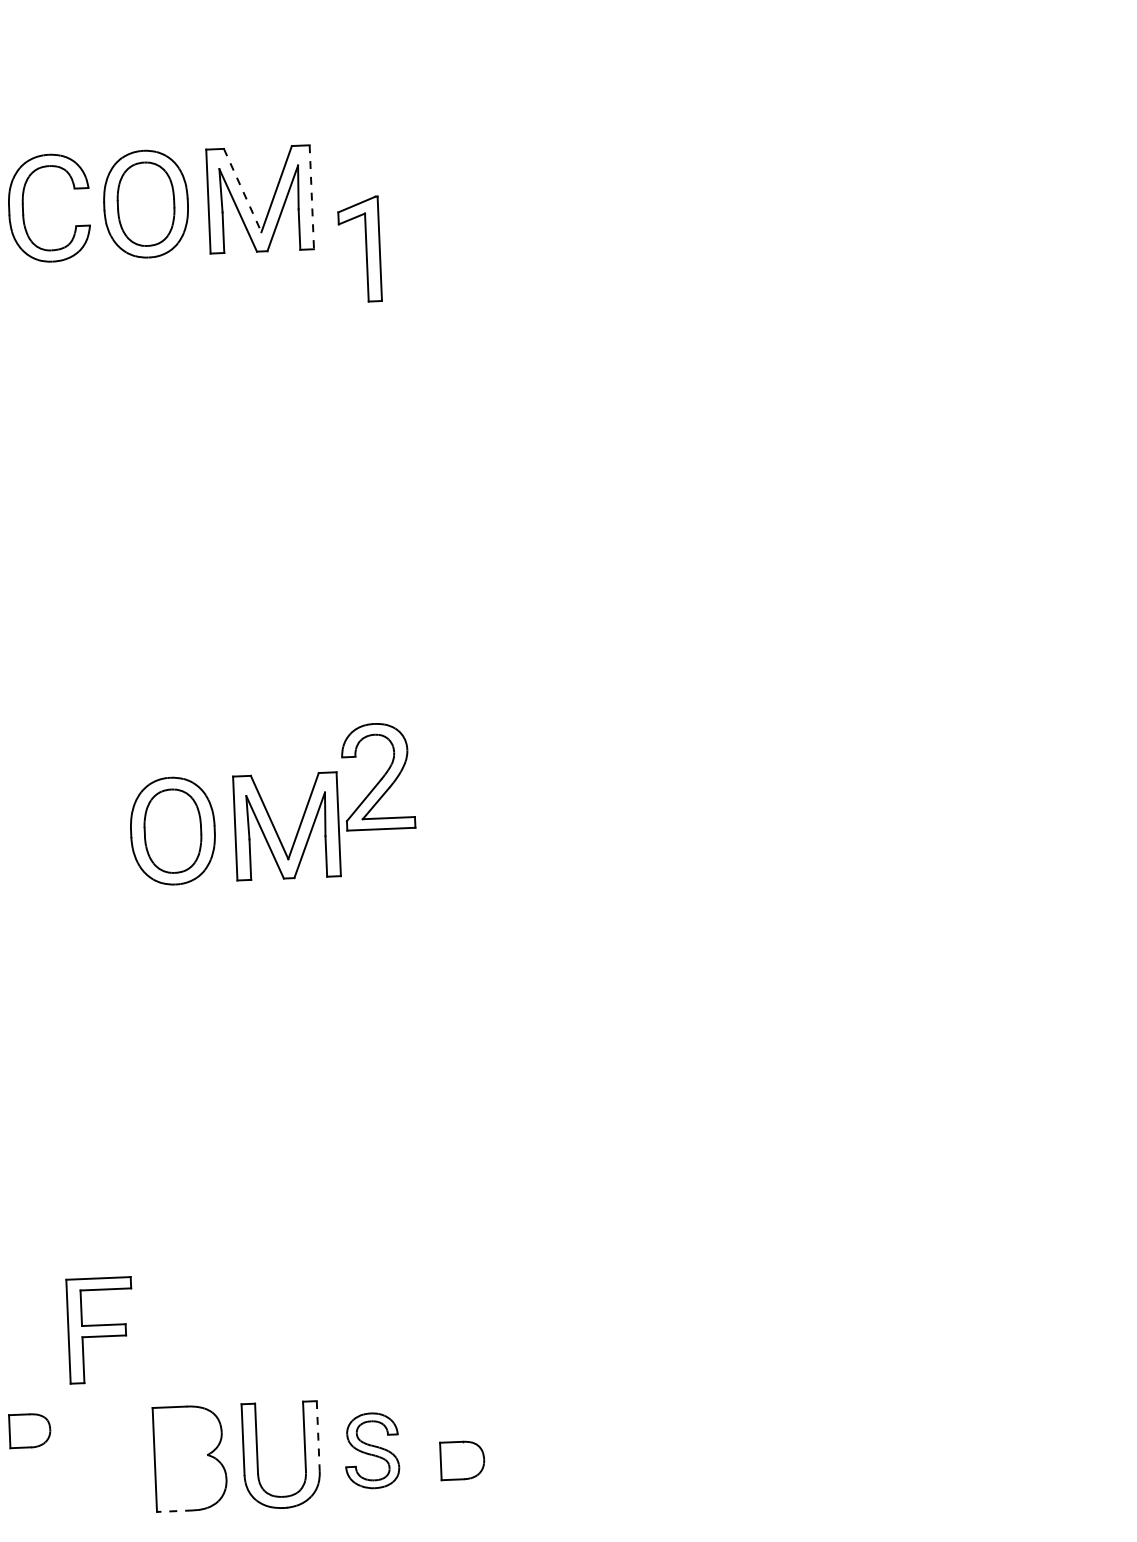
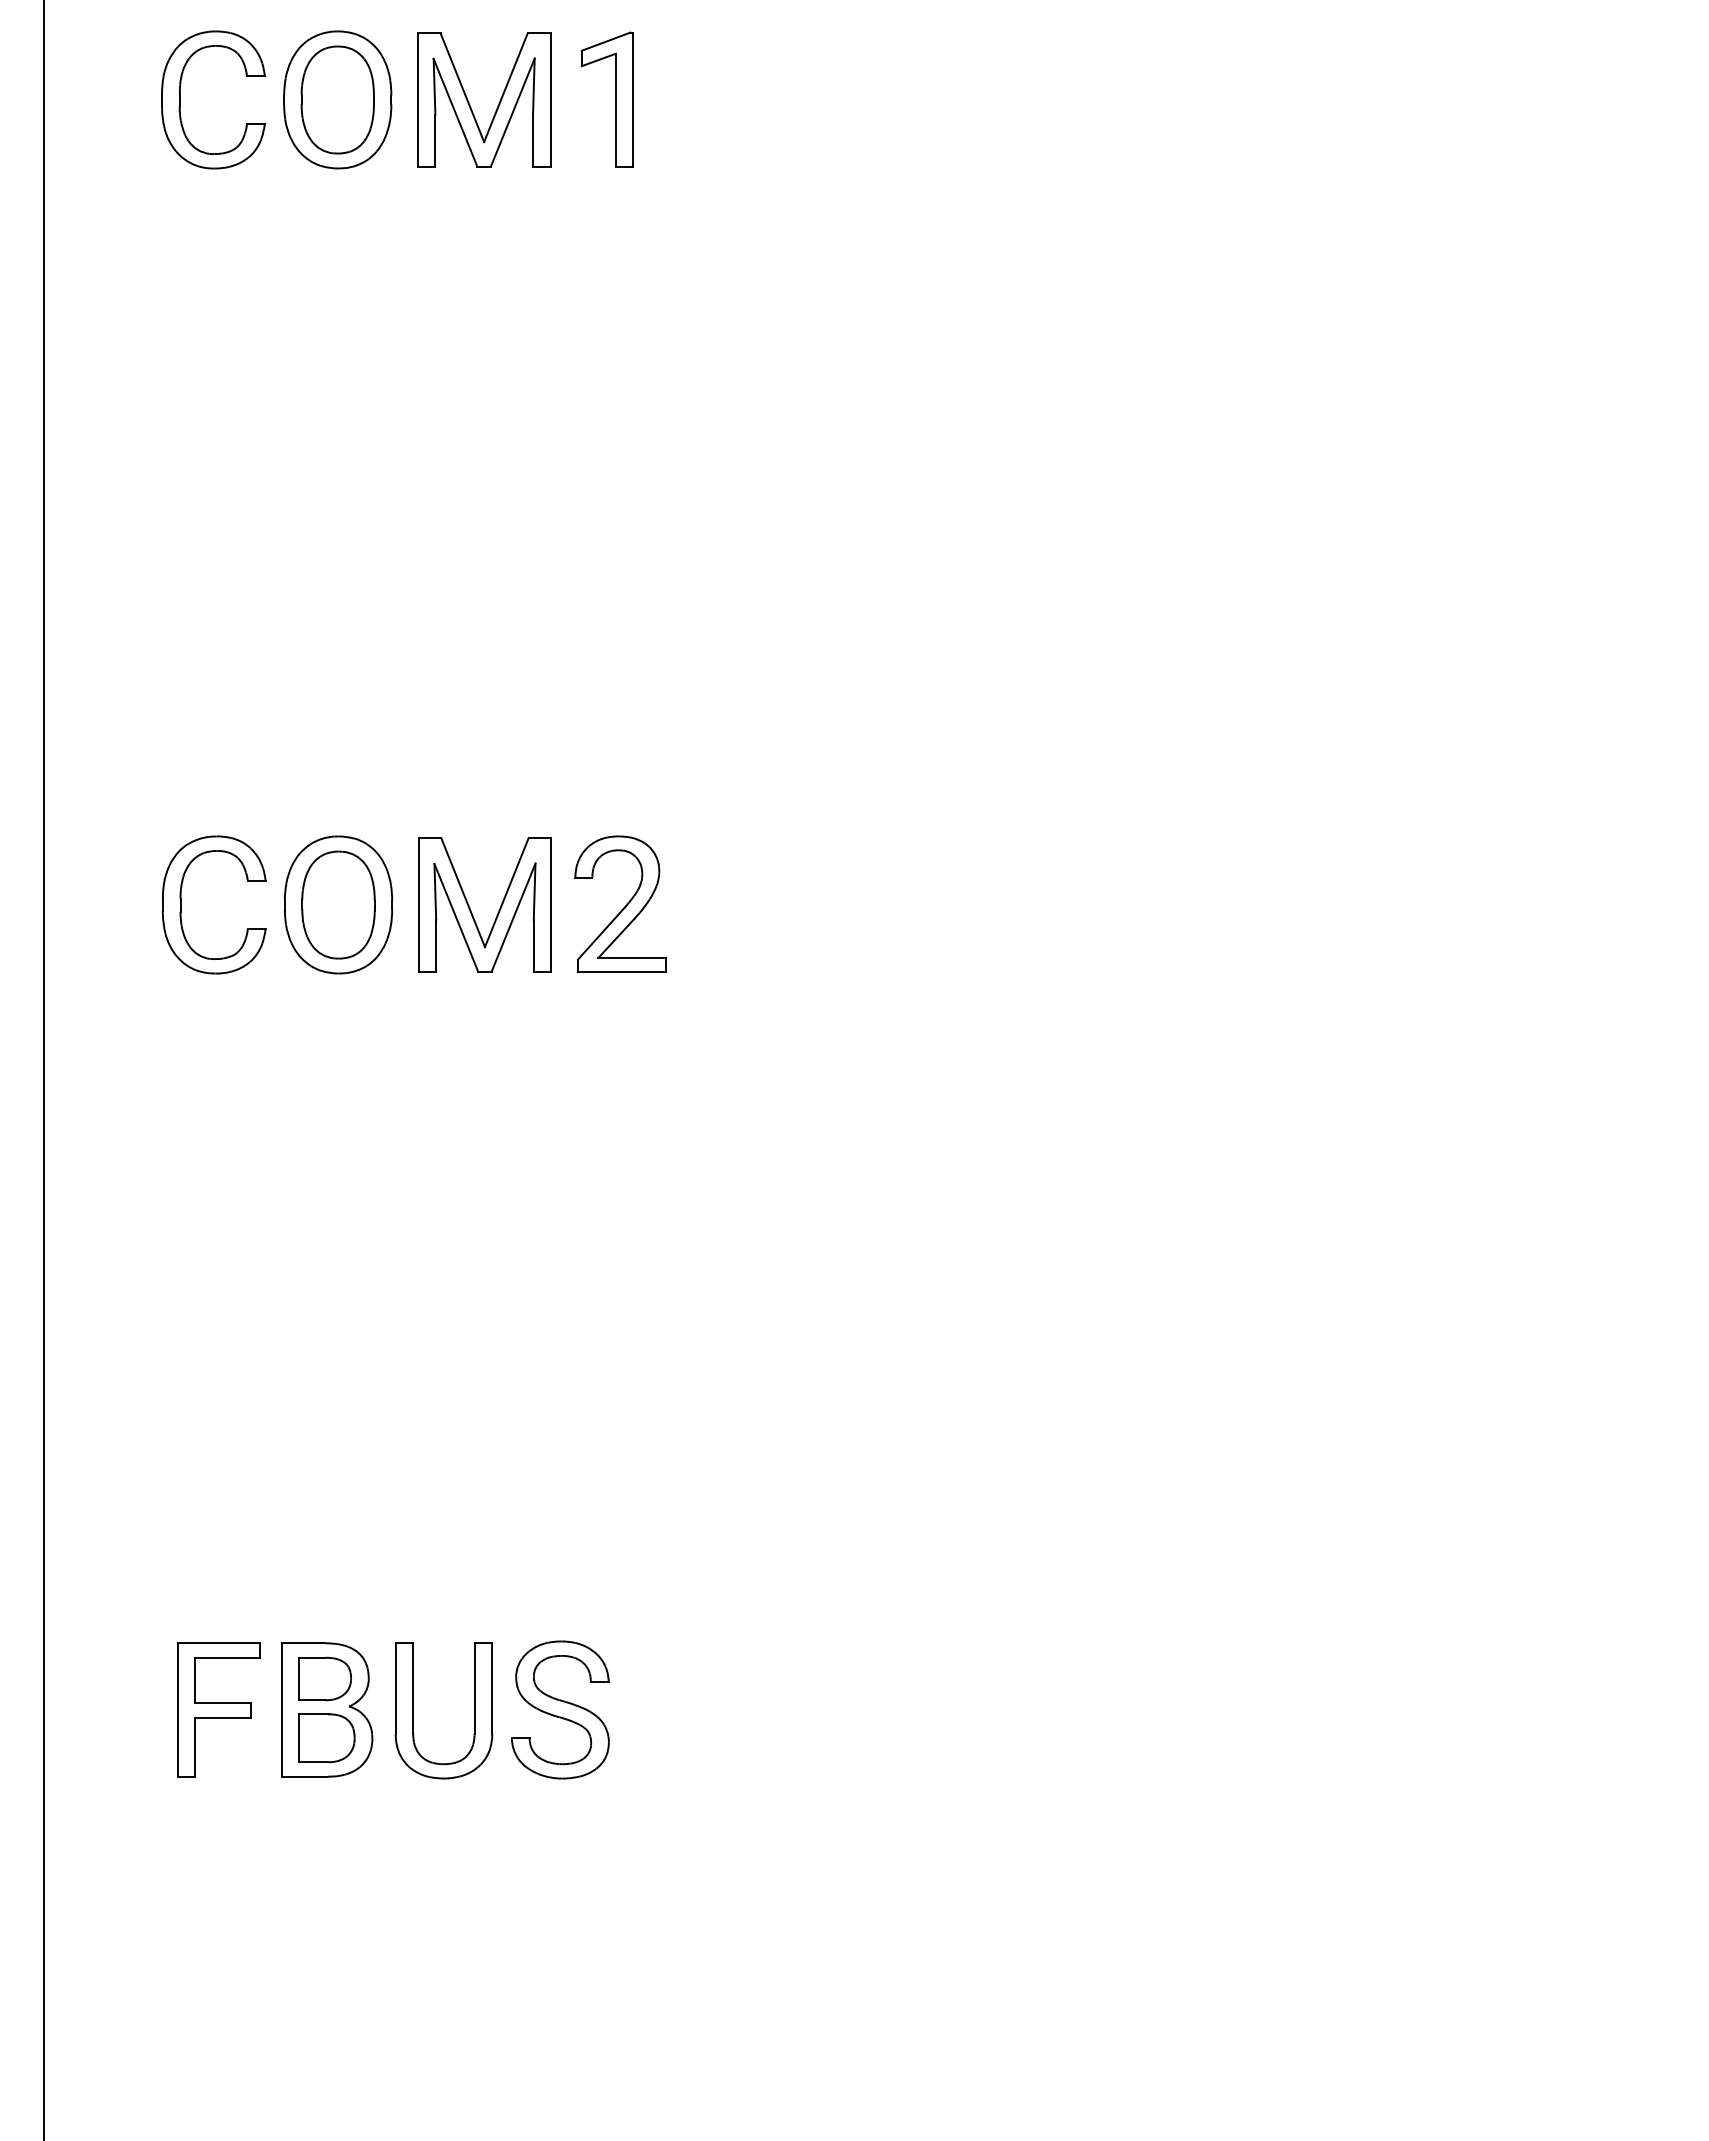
line: (242, 190) -> (462, 87), dashed -> solid
line: (311, 196) -> (550, 99), dashed -> solid
part: (366, 249) -> (615, 99), moved
part: (378, 776) -> (620, 903), moved
part: (50, 835) -> (181, 904), added
part: (100, 1330) -> (218, 1709), moved
part: (29, 1430) -> (324, 1678), moved
line: (318, 1437) -> (492, 1689), dashed -> solid
part: (372, 1450) -> (560, 1709), size x1.43
part: (462, 1460) -> (326, 1738), moved
line: (174, 1511) -> (304, 1776), dashed -> solid

